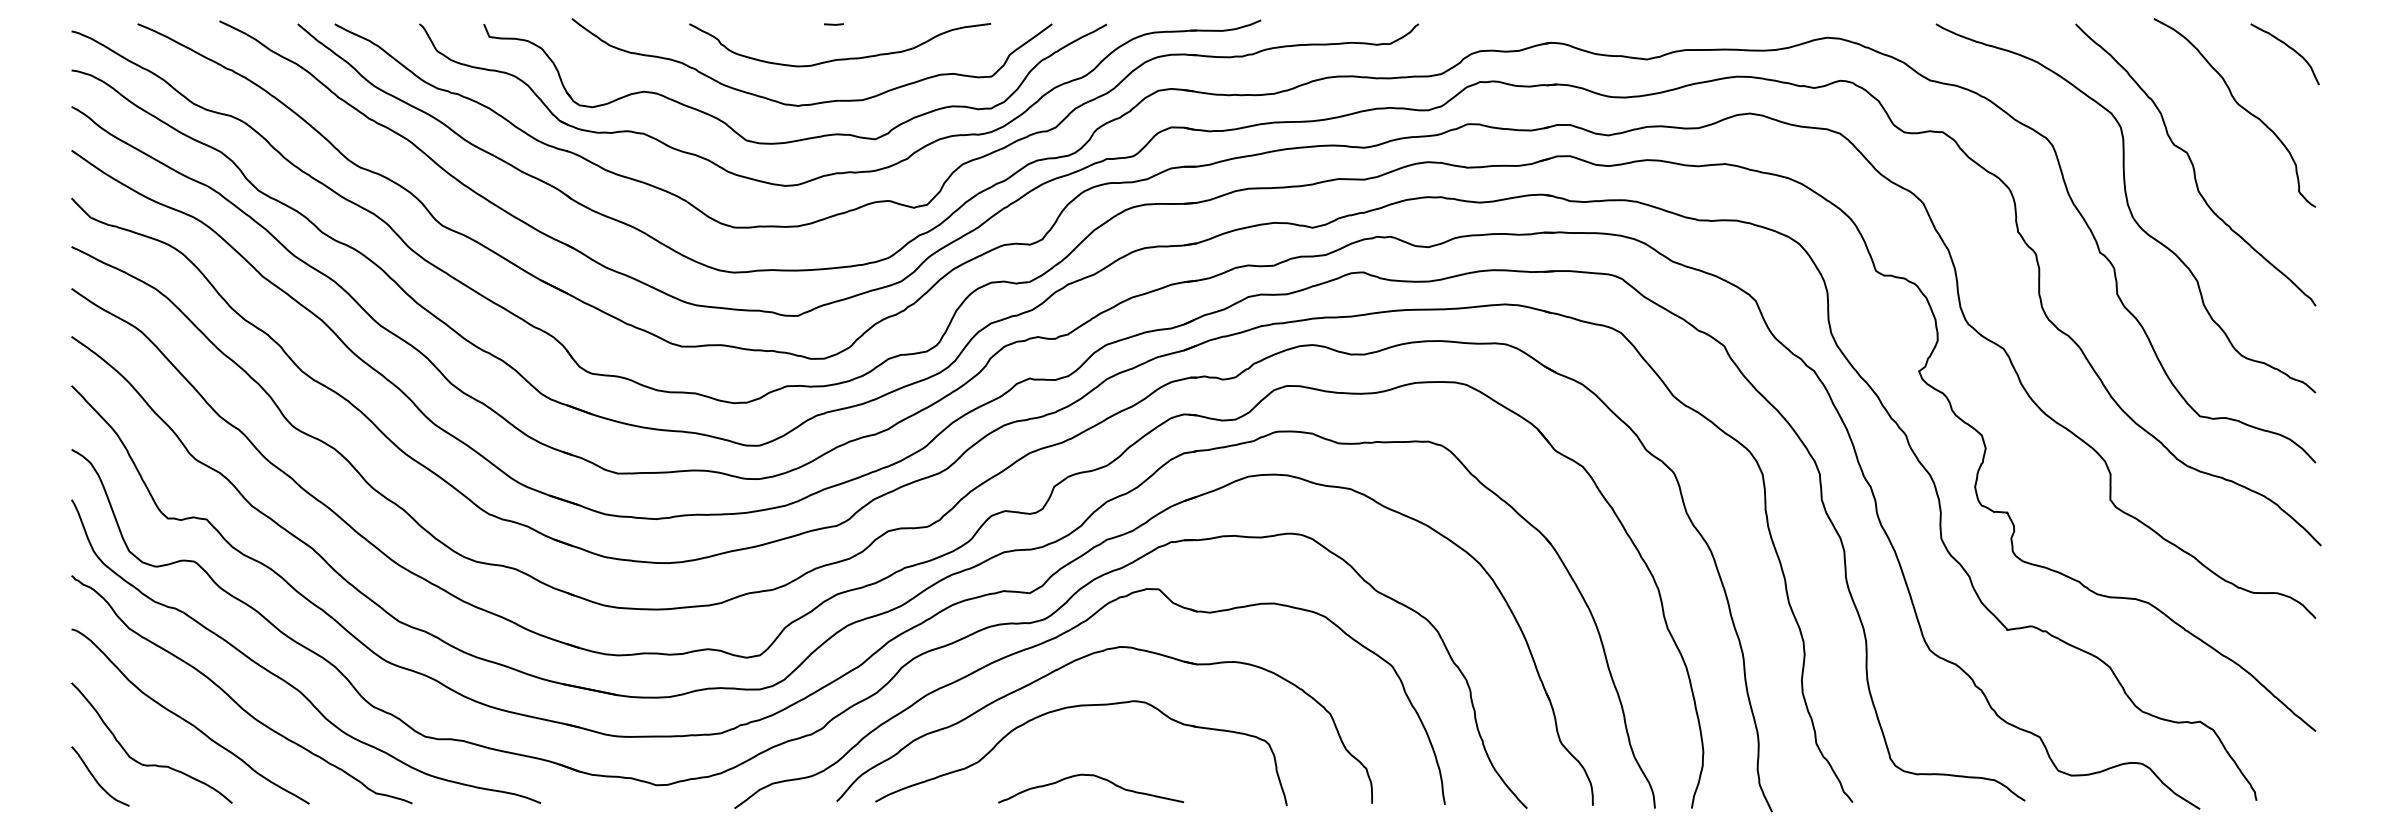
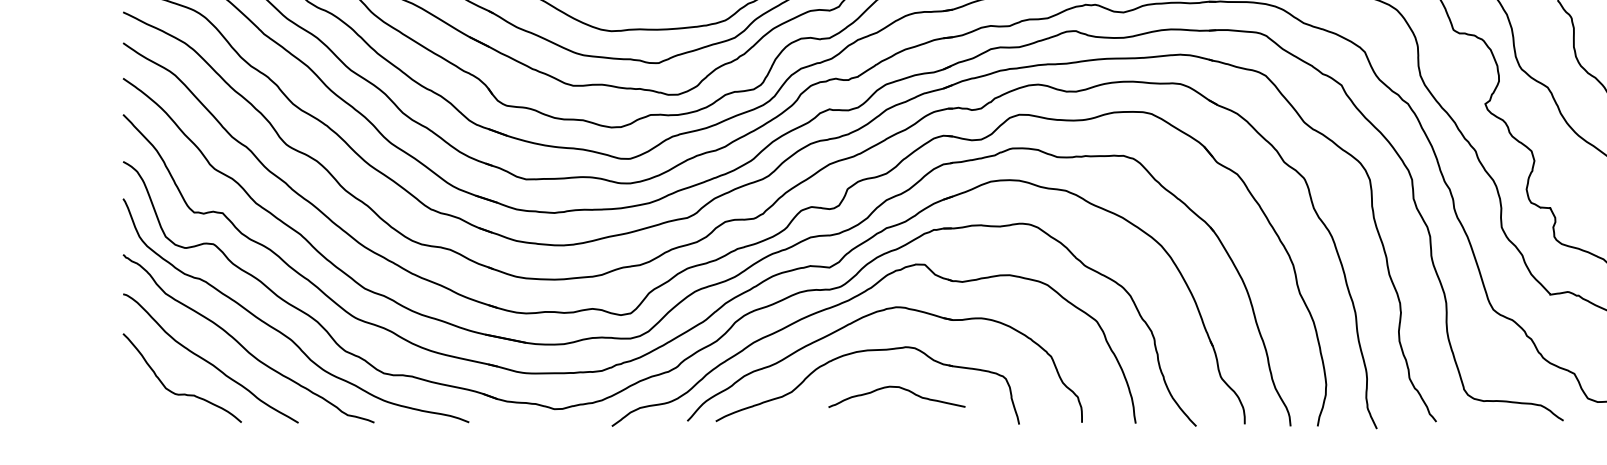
curve: (1091, 776) -> (897, 387), moved
curve: (96, 779) -> (141, 404), removed

